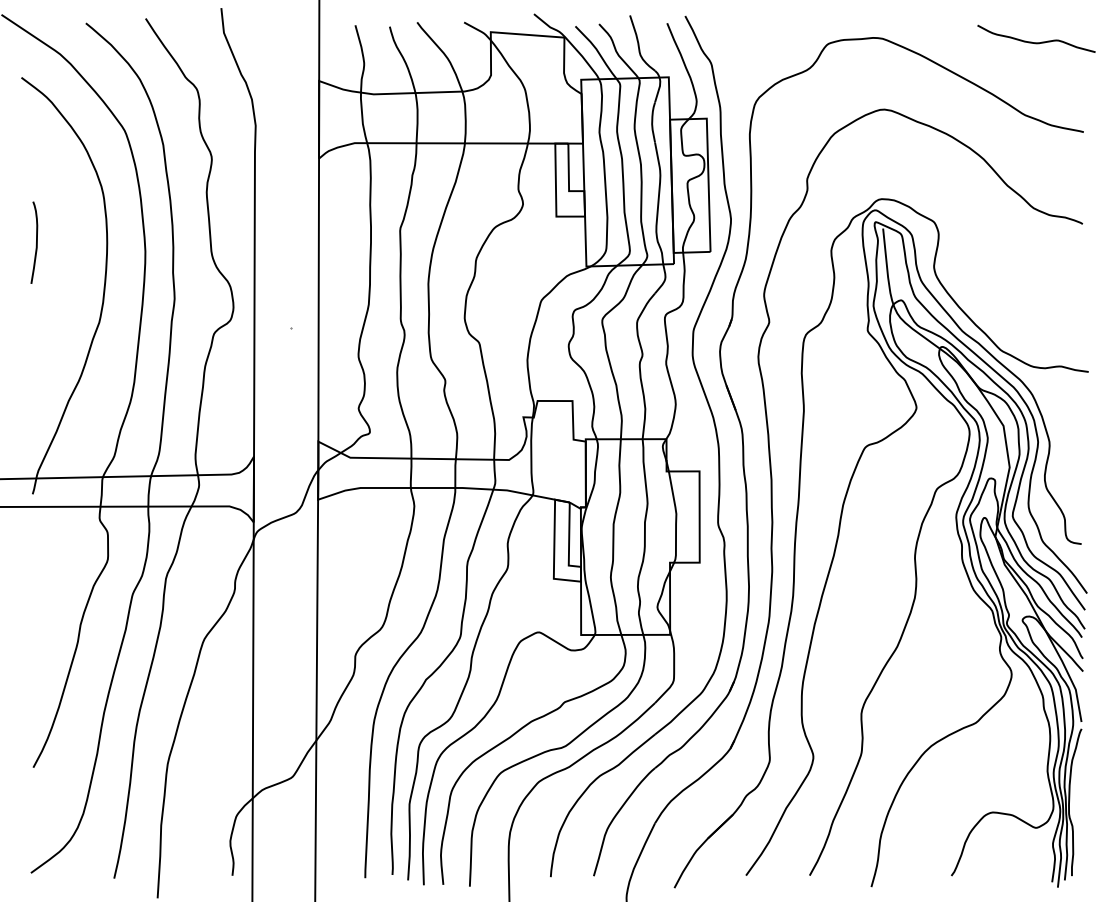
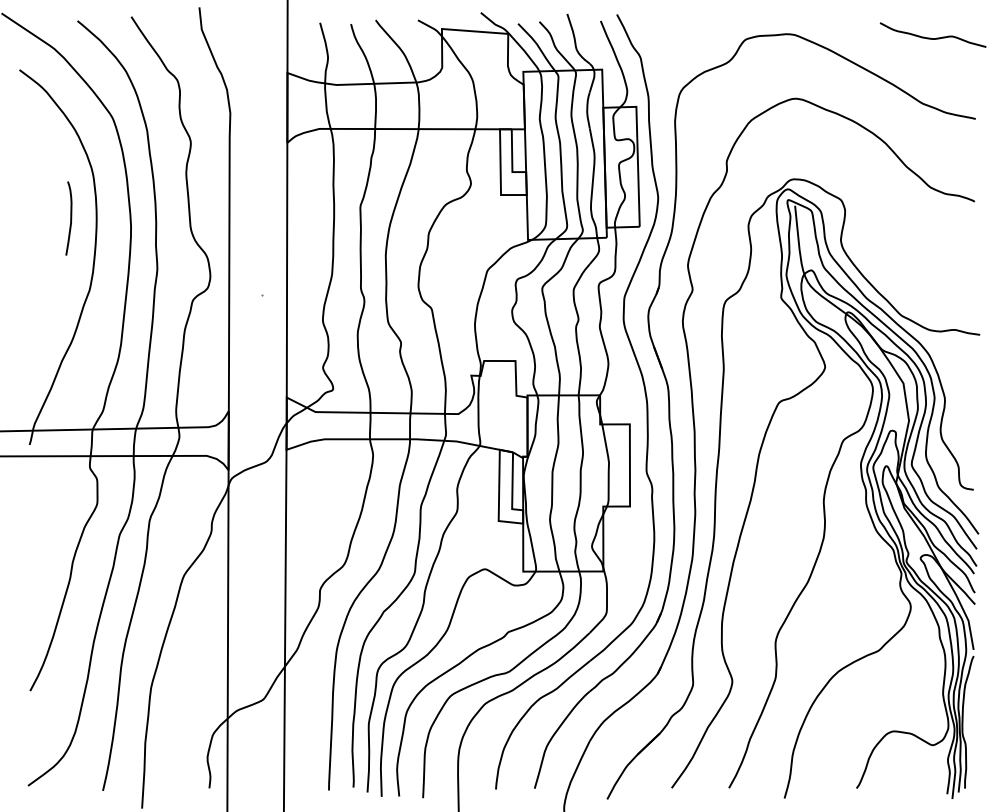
curve: (36, 242) -> (70, 218), moved

